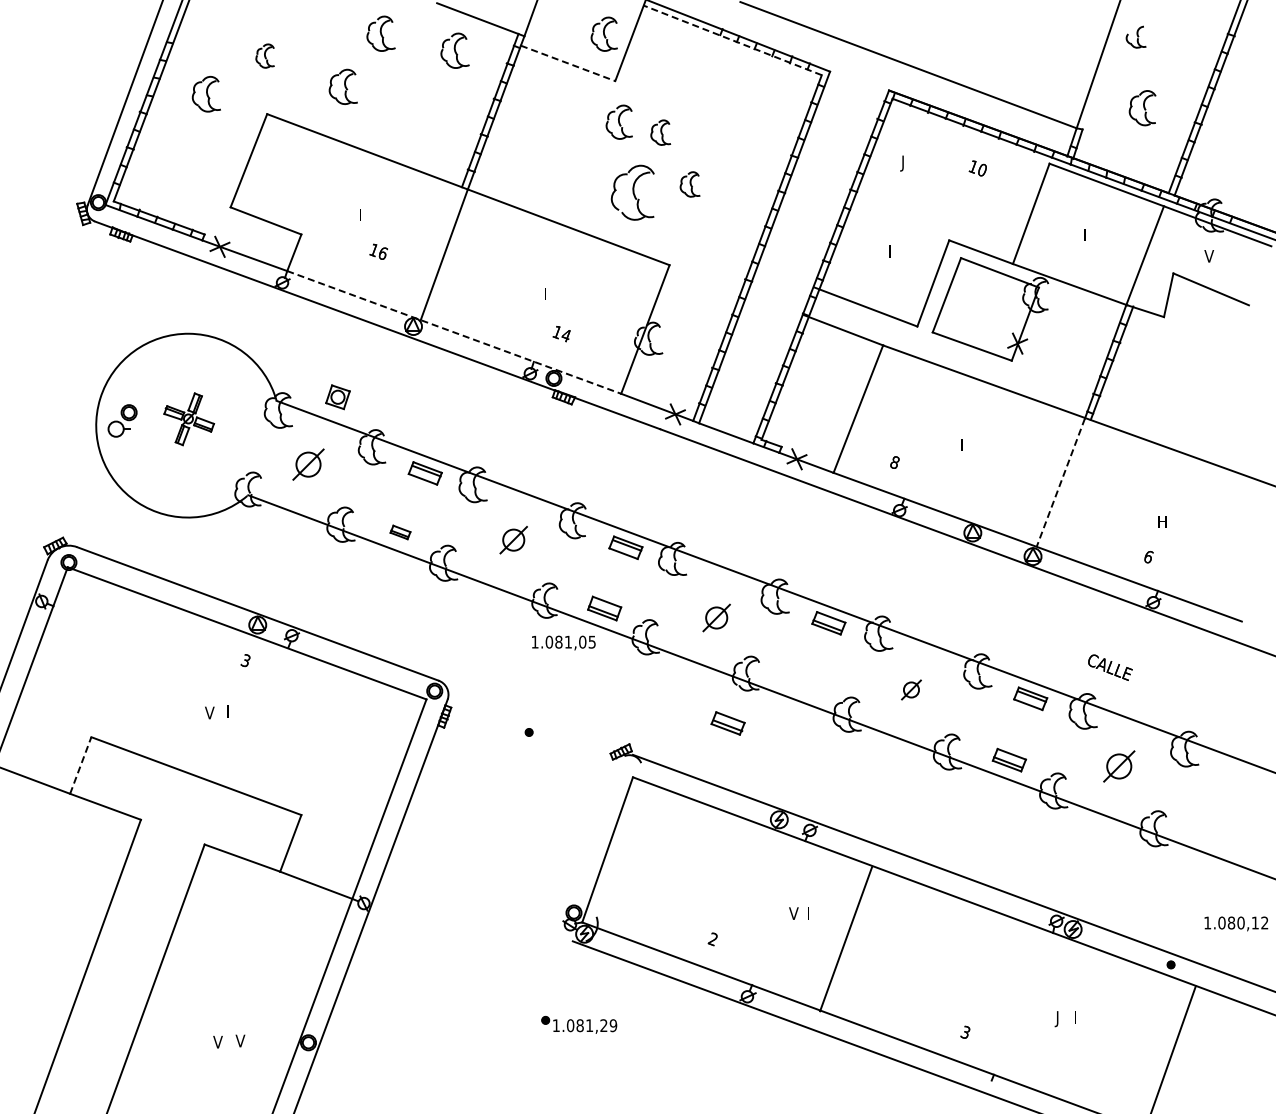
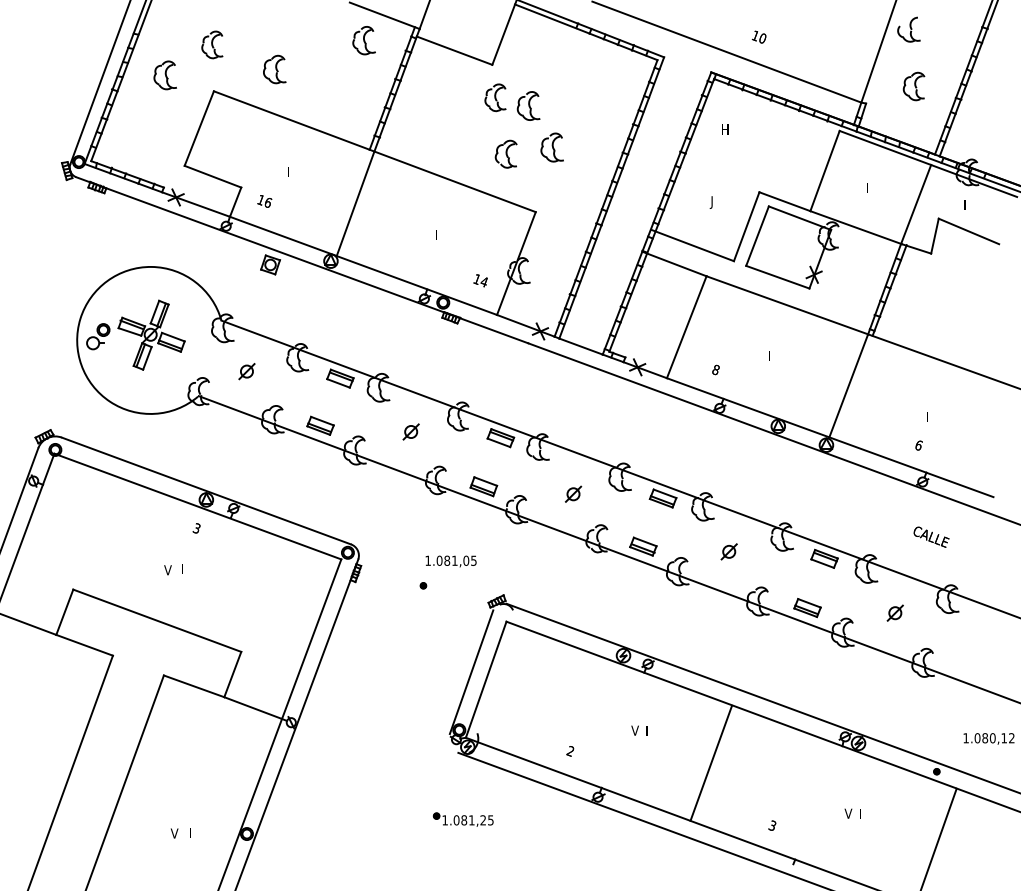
part: (380, 33) -> (304, 26), removed
part: (603, 33) -> (482, 26), removed
part: (1135, 37) -> (908, 30), size x1.43
line: (732, 40) -> (586, 32), dashed -> solid
part: (264, 55) -> (211, 44), size x1.43
line: (568, 63) -> (454, 50), dashed -> solid
part: (660, 132) -> (528, 105), size x1.43
text: (905, 163) -> (724, 130), J -> H
text: (977, 168) -> (758, 37), moved
part: (689, 184) -> (551, 147), size x1.43
part: (632, 192) -> (506, 153), size x0.62
text: (378, 251) -> (264, 201), moved
text: (888, 253) -> (710, 202), I -> J
text: (1209, 256) -> (967, 205), V -> I
line: (454, 332) -> (363, 265), dashed -> solid
text: (561, 334) -> (480, 281), moved
part: (337, 397) -> (270, 265), moved
part: (188, 419) -> (150, 335), size x1.67
part: (308, 464) -> (246, 371), size x0.62
line: (1060, 482) -> (848, 385), dashed -> solid
text: (1163, 521) -> (930, 417), H -> I
part: (400, 532) -> (320, 425), size x1.67
part: (513, 539) -> (410, 431), size x0.71
part: (716, 617) -> (573, 493), size x0.71
text: (563, 642) -> (450, 561), moved
text: (1110, 667) -> (931, 537), moved
part: (727, 723) -> (642, 546), moved
line: (80, 765) -> (64, 612), dashed -> solid
part: (1118, 766) -> (894, 613), size x0.62
line: (589, 840) -> (471, 672), added
line: (846, 939) -> (711, 763), moved
text: (1059, 1019) -> (847, 815), J -> V
text: (613, 1025) -> (490, 820), 1.081,29 -> 1.081,25
text: (240, 1040) -> (192, 832), V -> I

